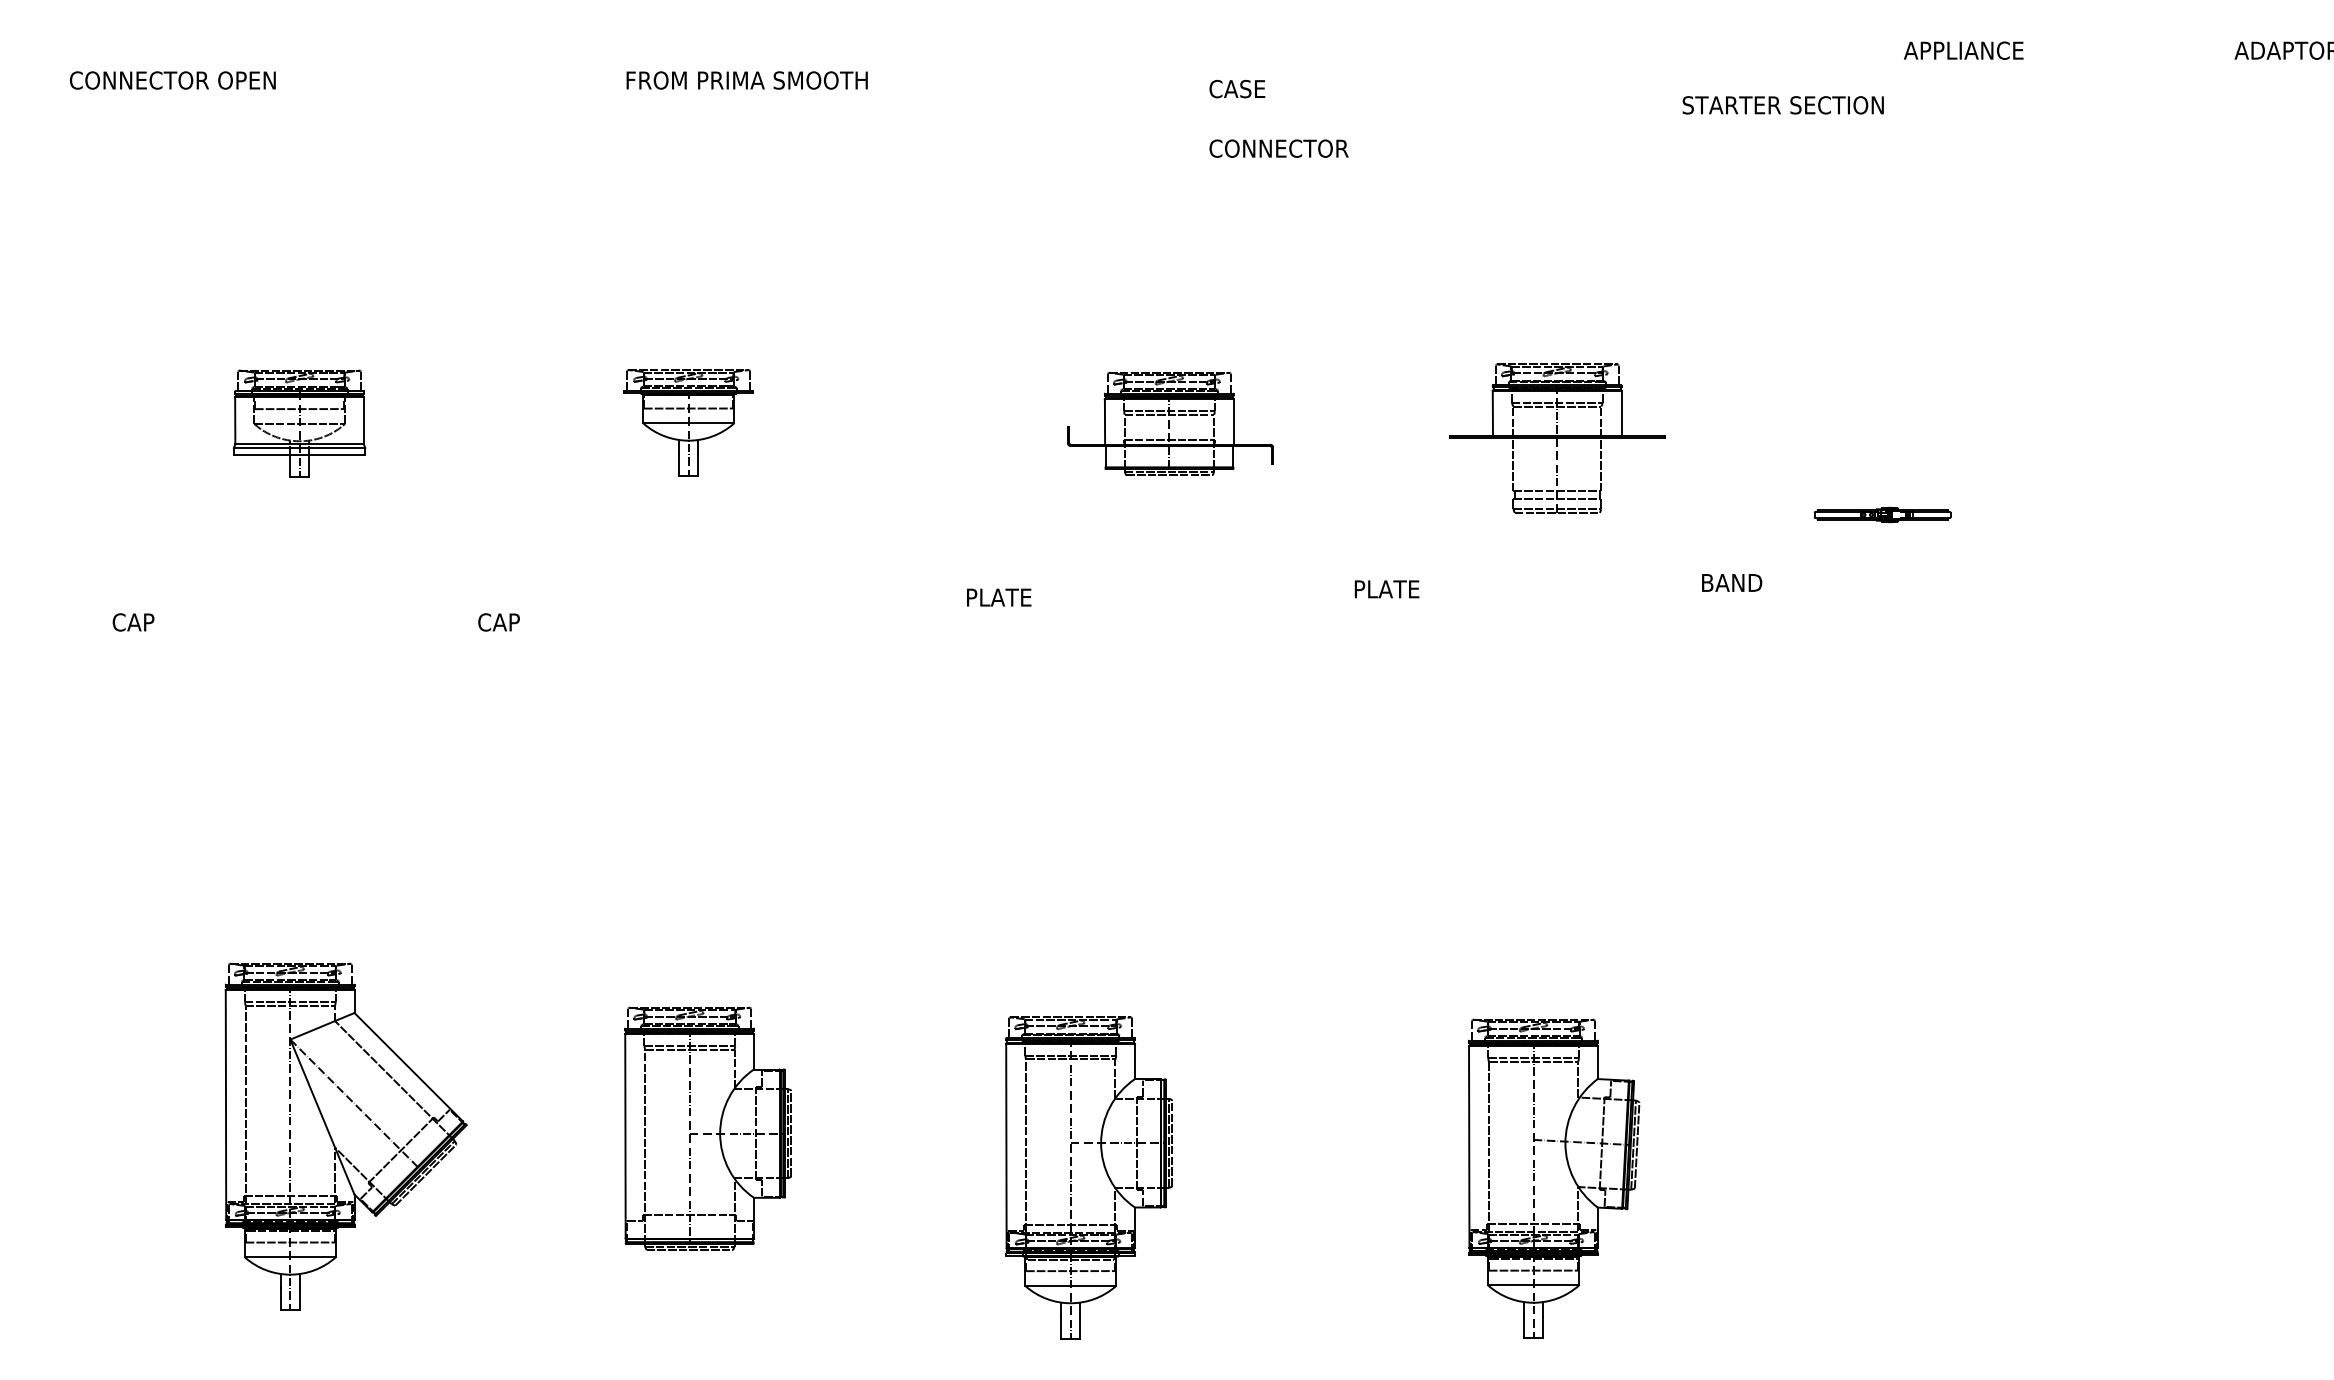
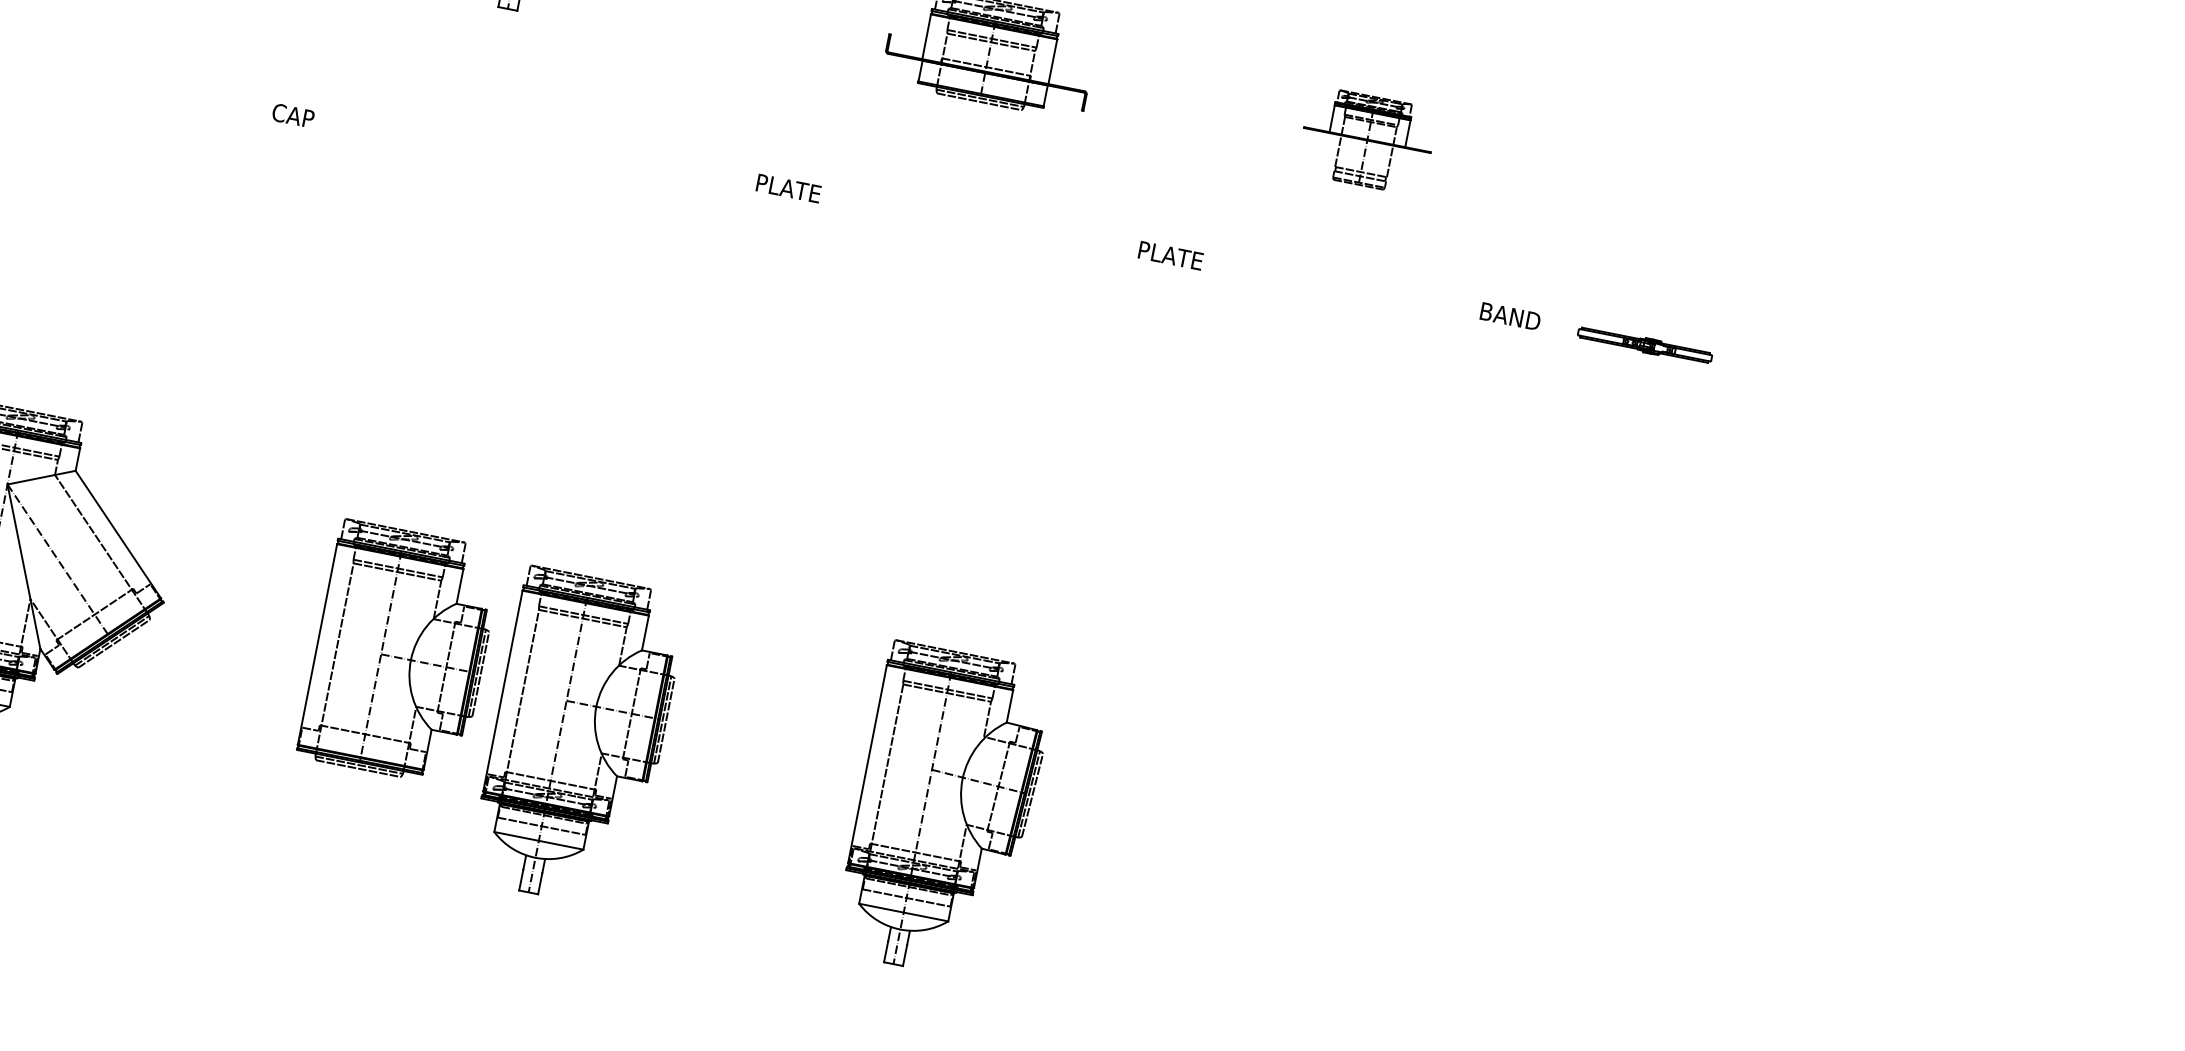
part: (1557, 438) -> (1367, 140), size x0.6
part: (1882, 514) -> (1645, 344), moved
part: (1088, 1177) -> (577, 737), moved
part: (1554, 1178) -> (945, 811), moved

